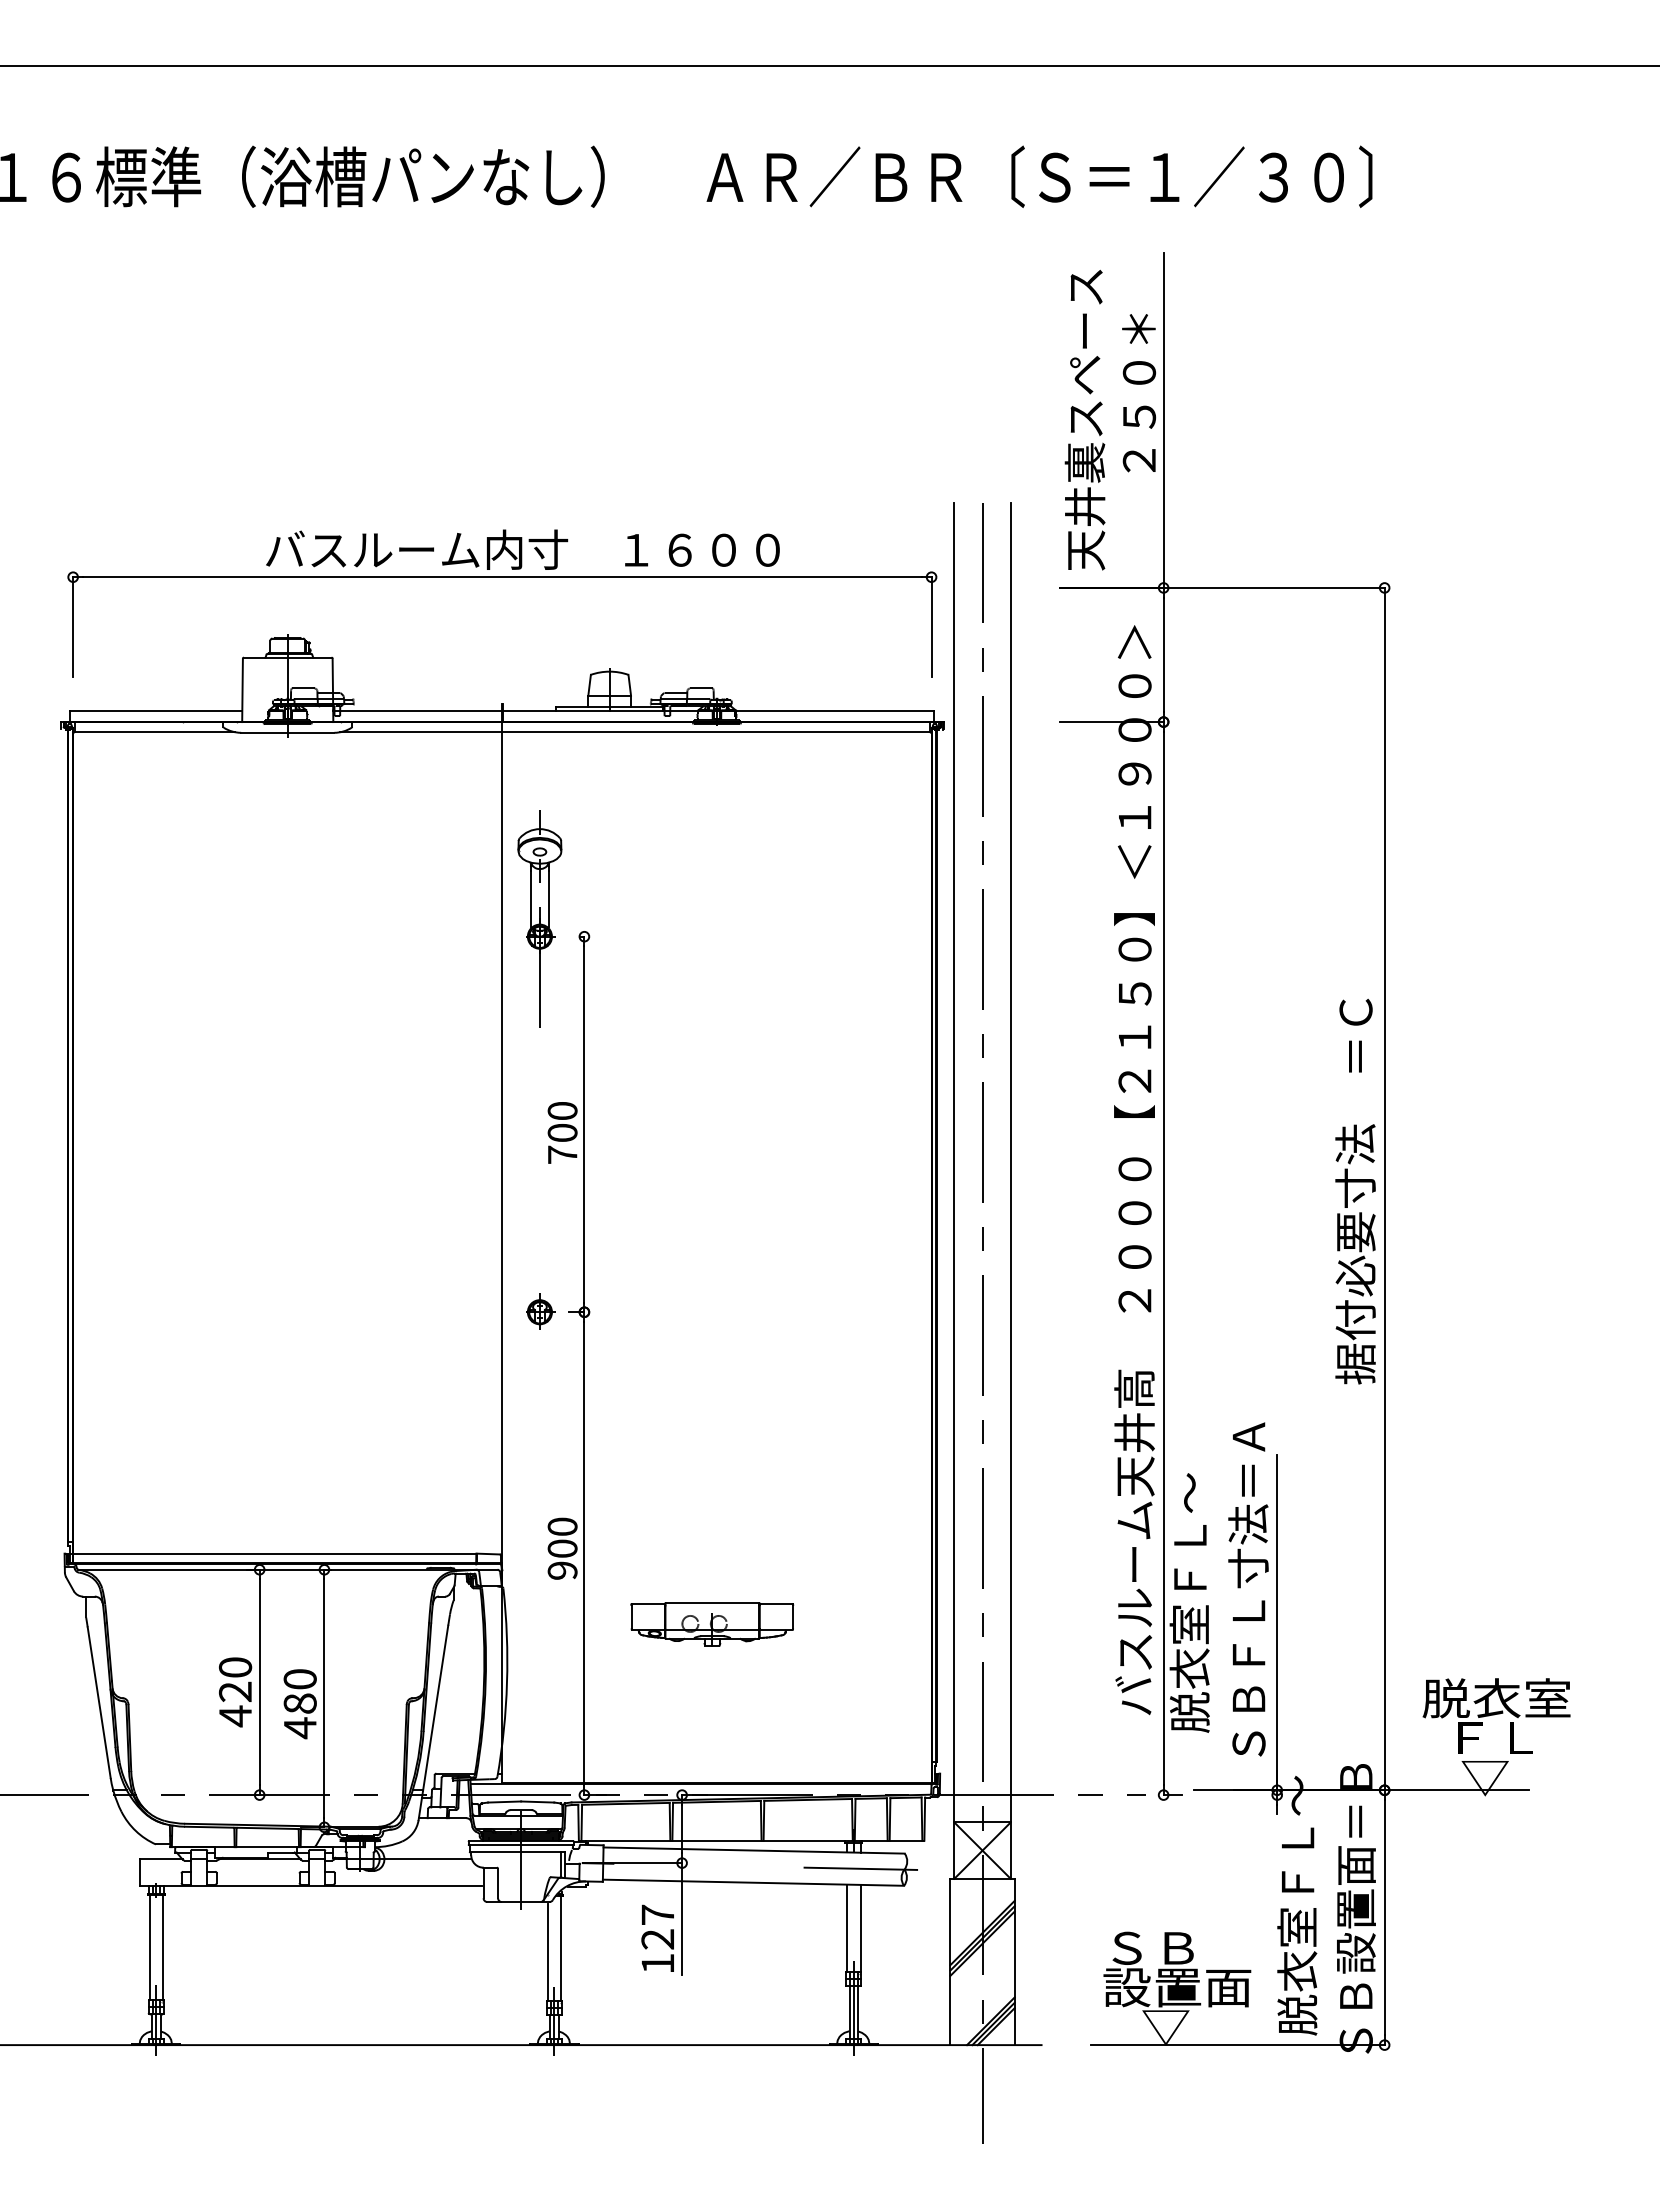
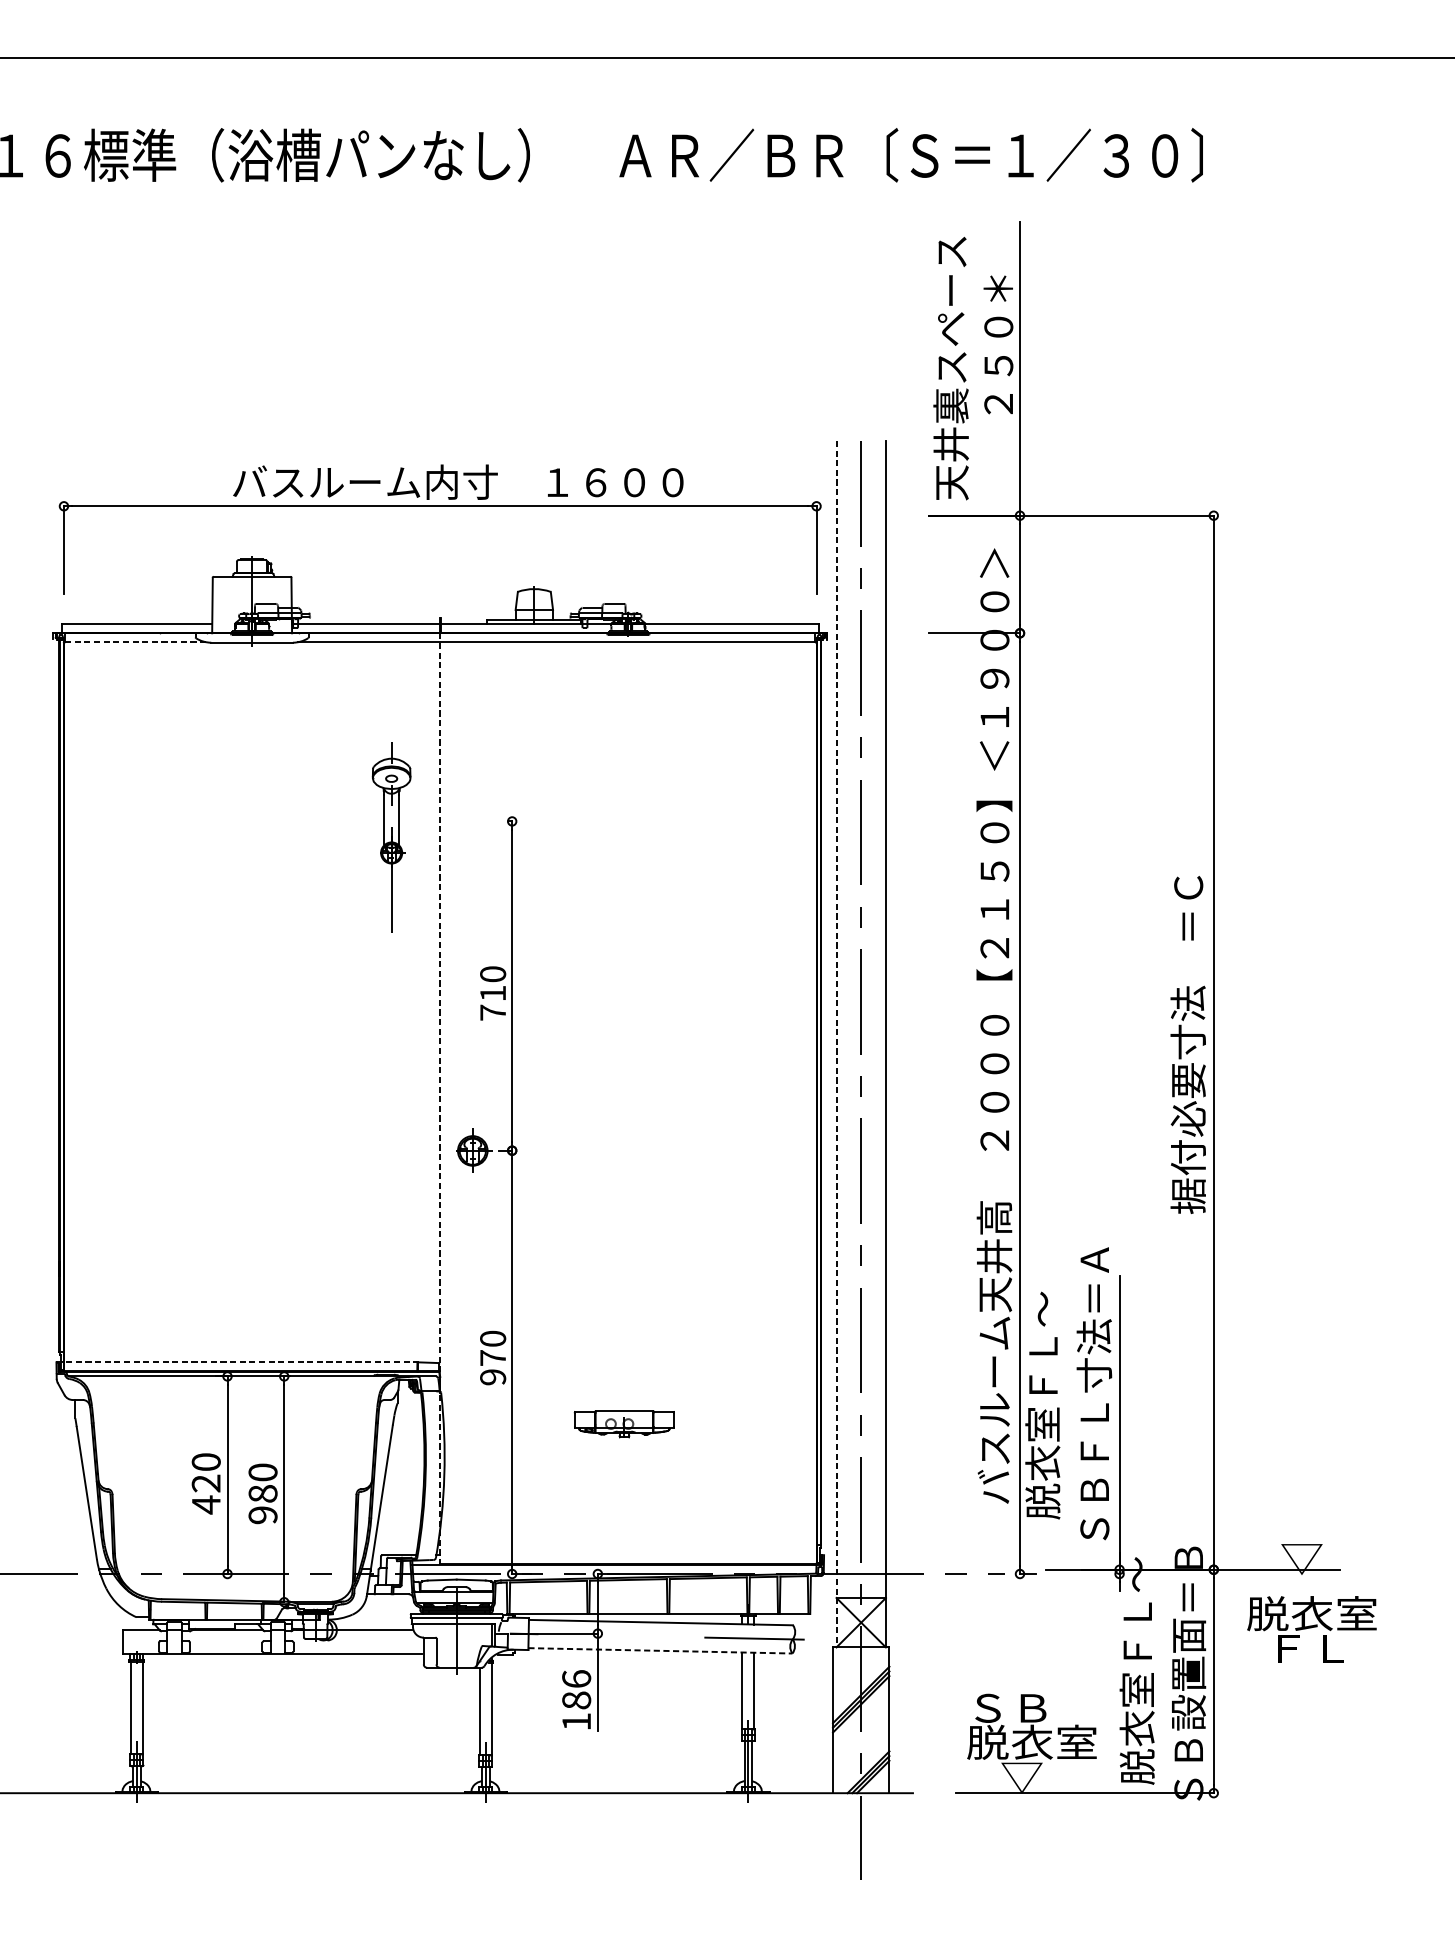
line: (154, 732) -> (135, 642), solid -> dashed
part: (539, 918) -> (391, 837), moved
text: (562, 1132) -> (492, 993), 700 -> 710
line: (954, 1191) -> (836, 1044), solid -> dashed
line: (502, 1252) -> (440, 1098), solid -> dashed
part: (540, 1311) -> (473, 1150), size x1.4
text: (562, 1548) -> (492, 1357), 900 -> 970
line: (270, 1553) -> (236, 1362), solid -> dashed
part: (712, 1624) -> (624, 1424), size x0.7
text: (1496, 1715) -> (1311, 1628), moved
text: (299, 1728) -> (262, 1515), 480 -> 980
line: (753, 1882) -> (660, 1650), solid -> dashed
text: (657, 1926) -> (576, 1689), 127 -> 186
text: (1177, 1987) -> (1032, 1742), 設置面 -> 脱衣室

